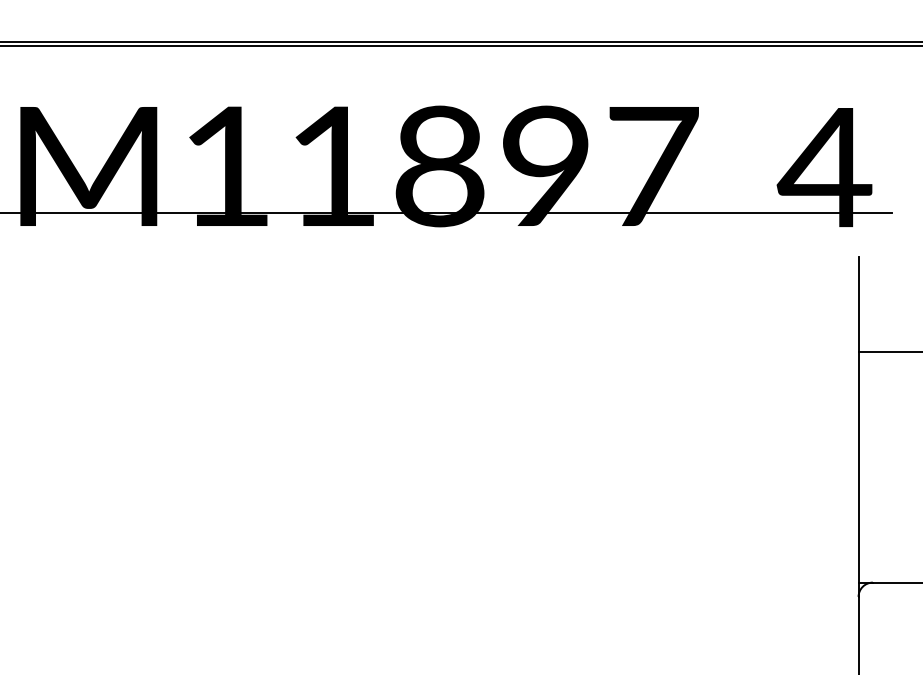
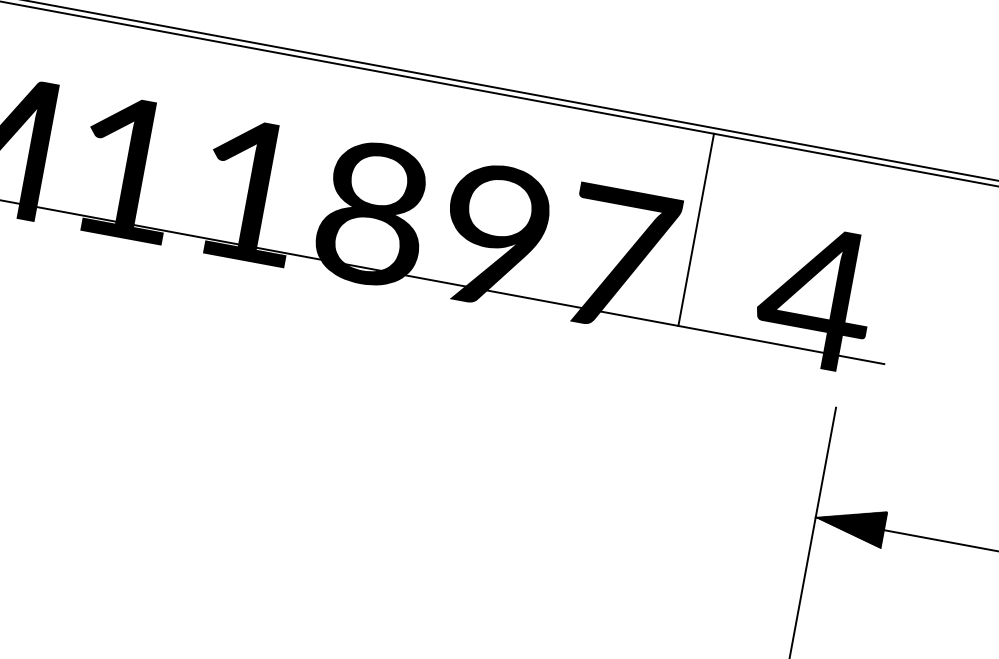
line: (713, 129) -> (696, 229), added
hatch: (888, 352) -> (850, 523), added

